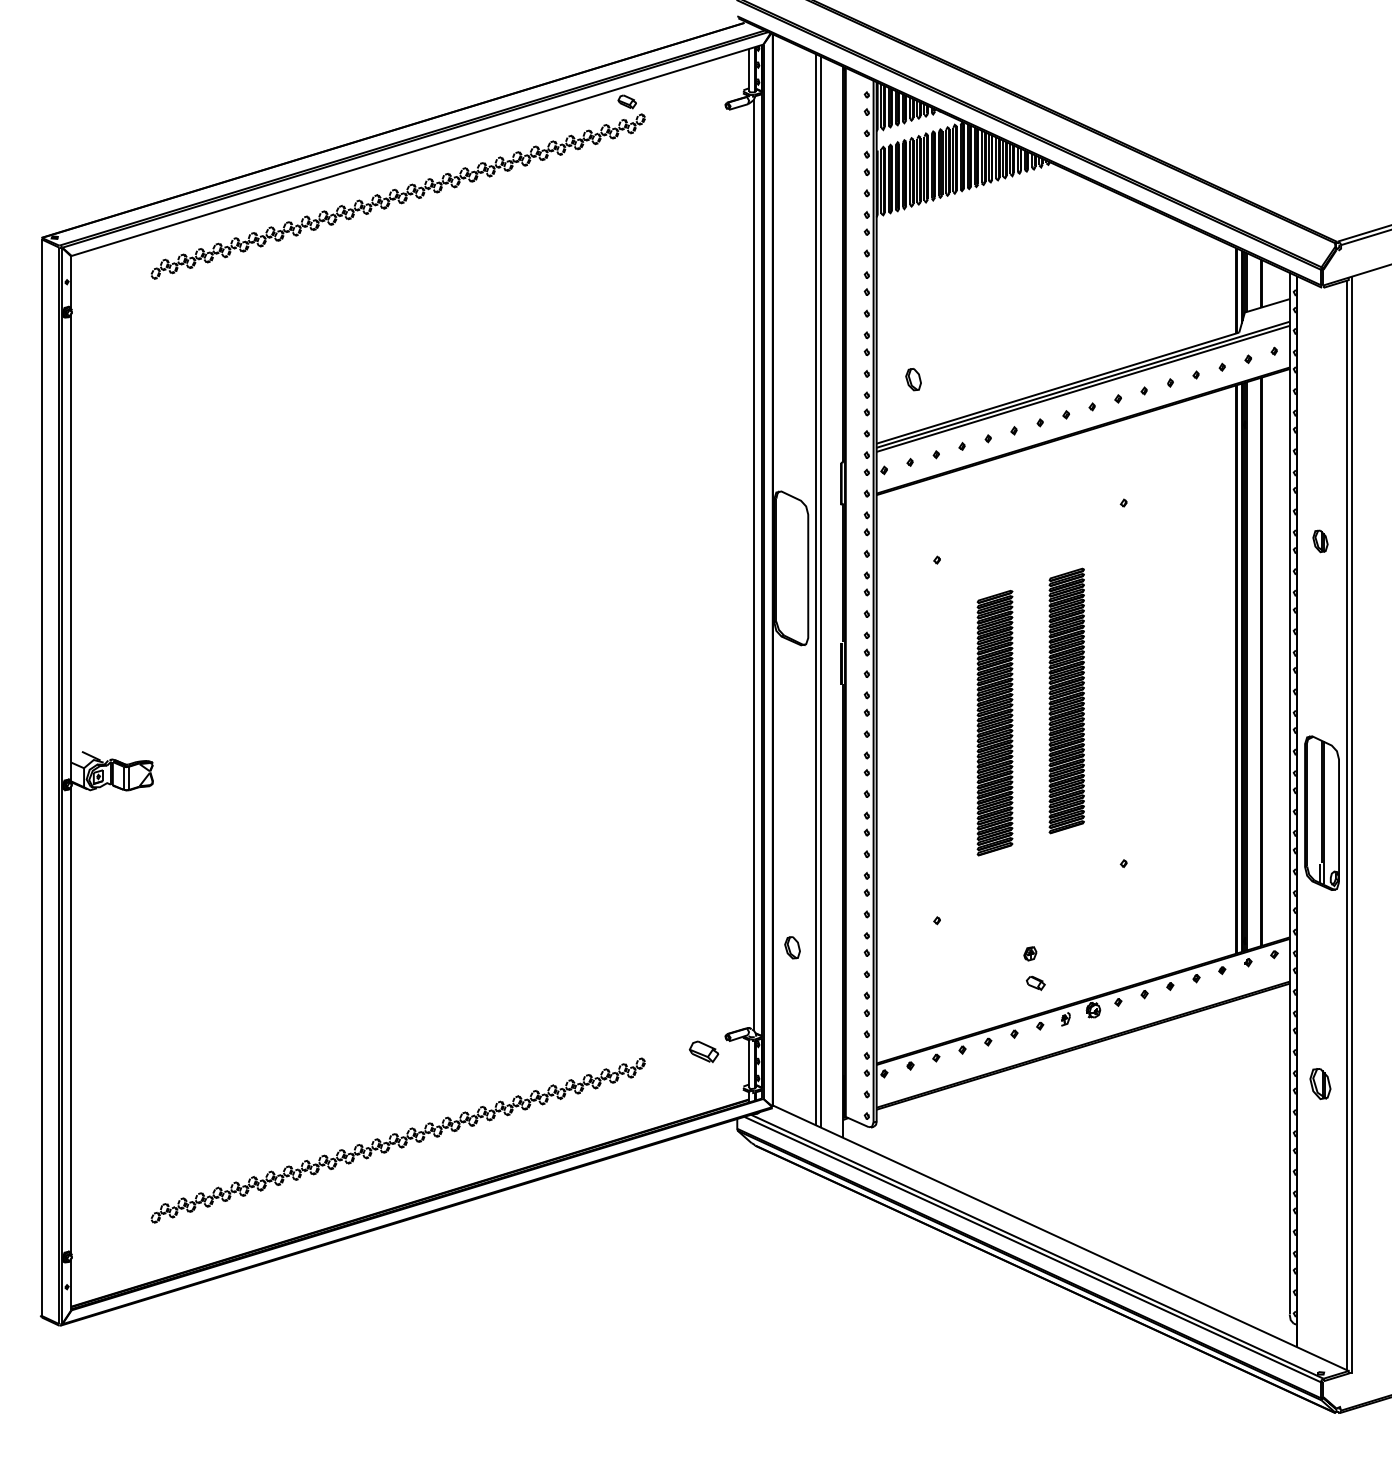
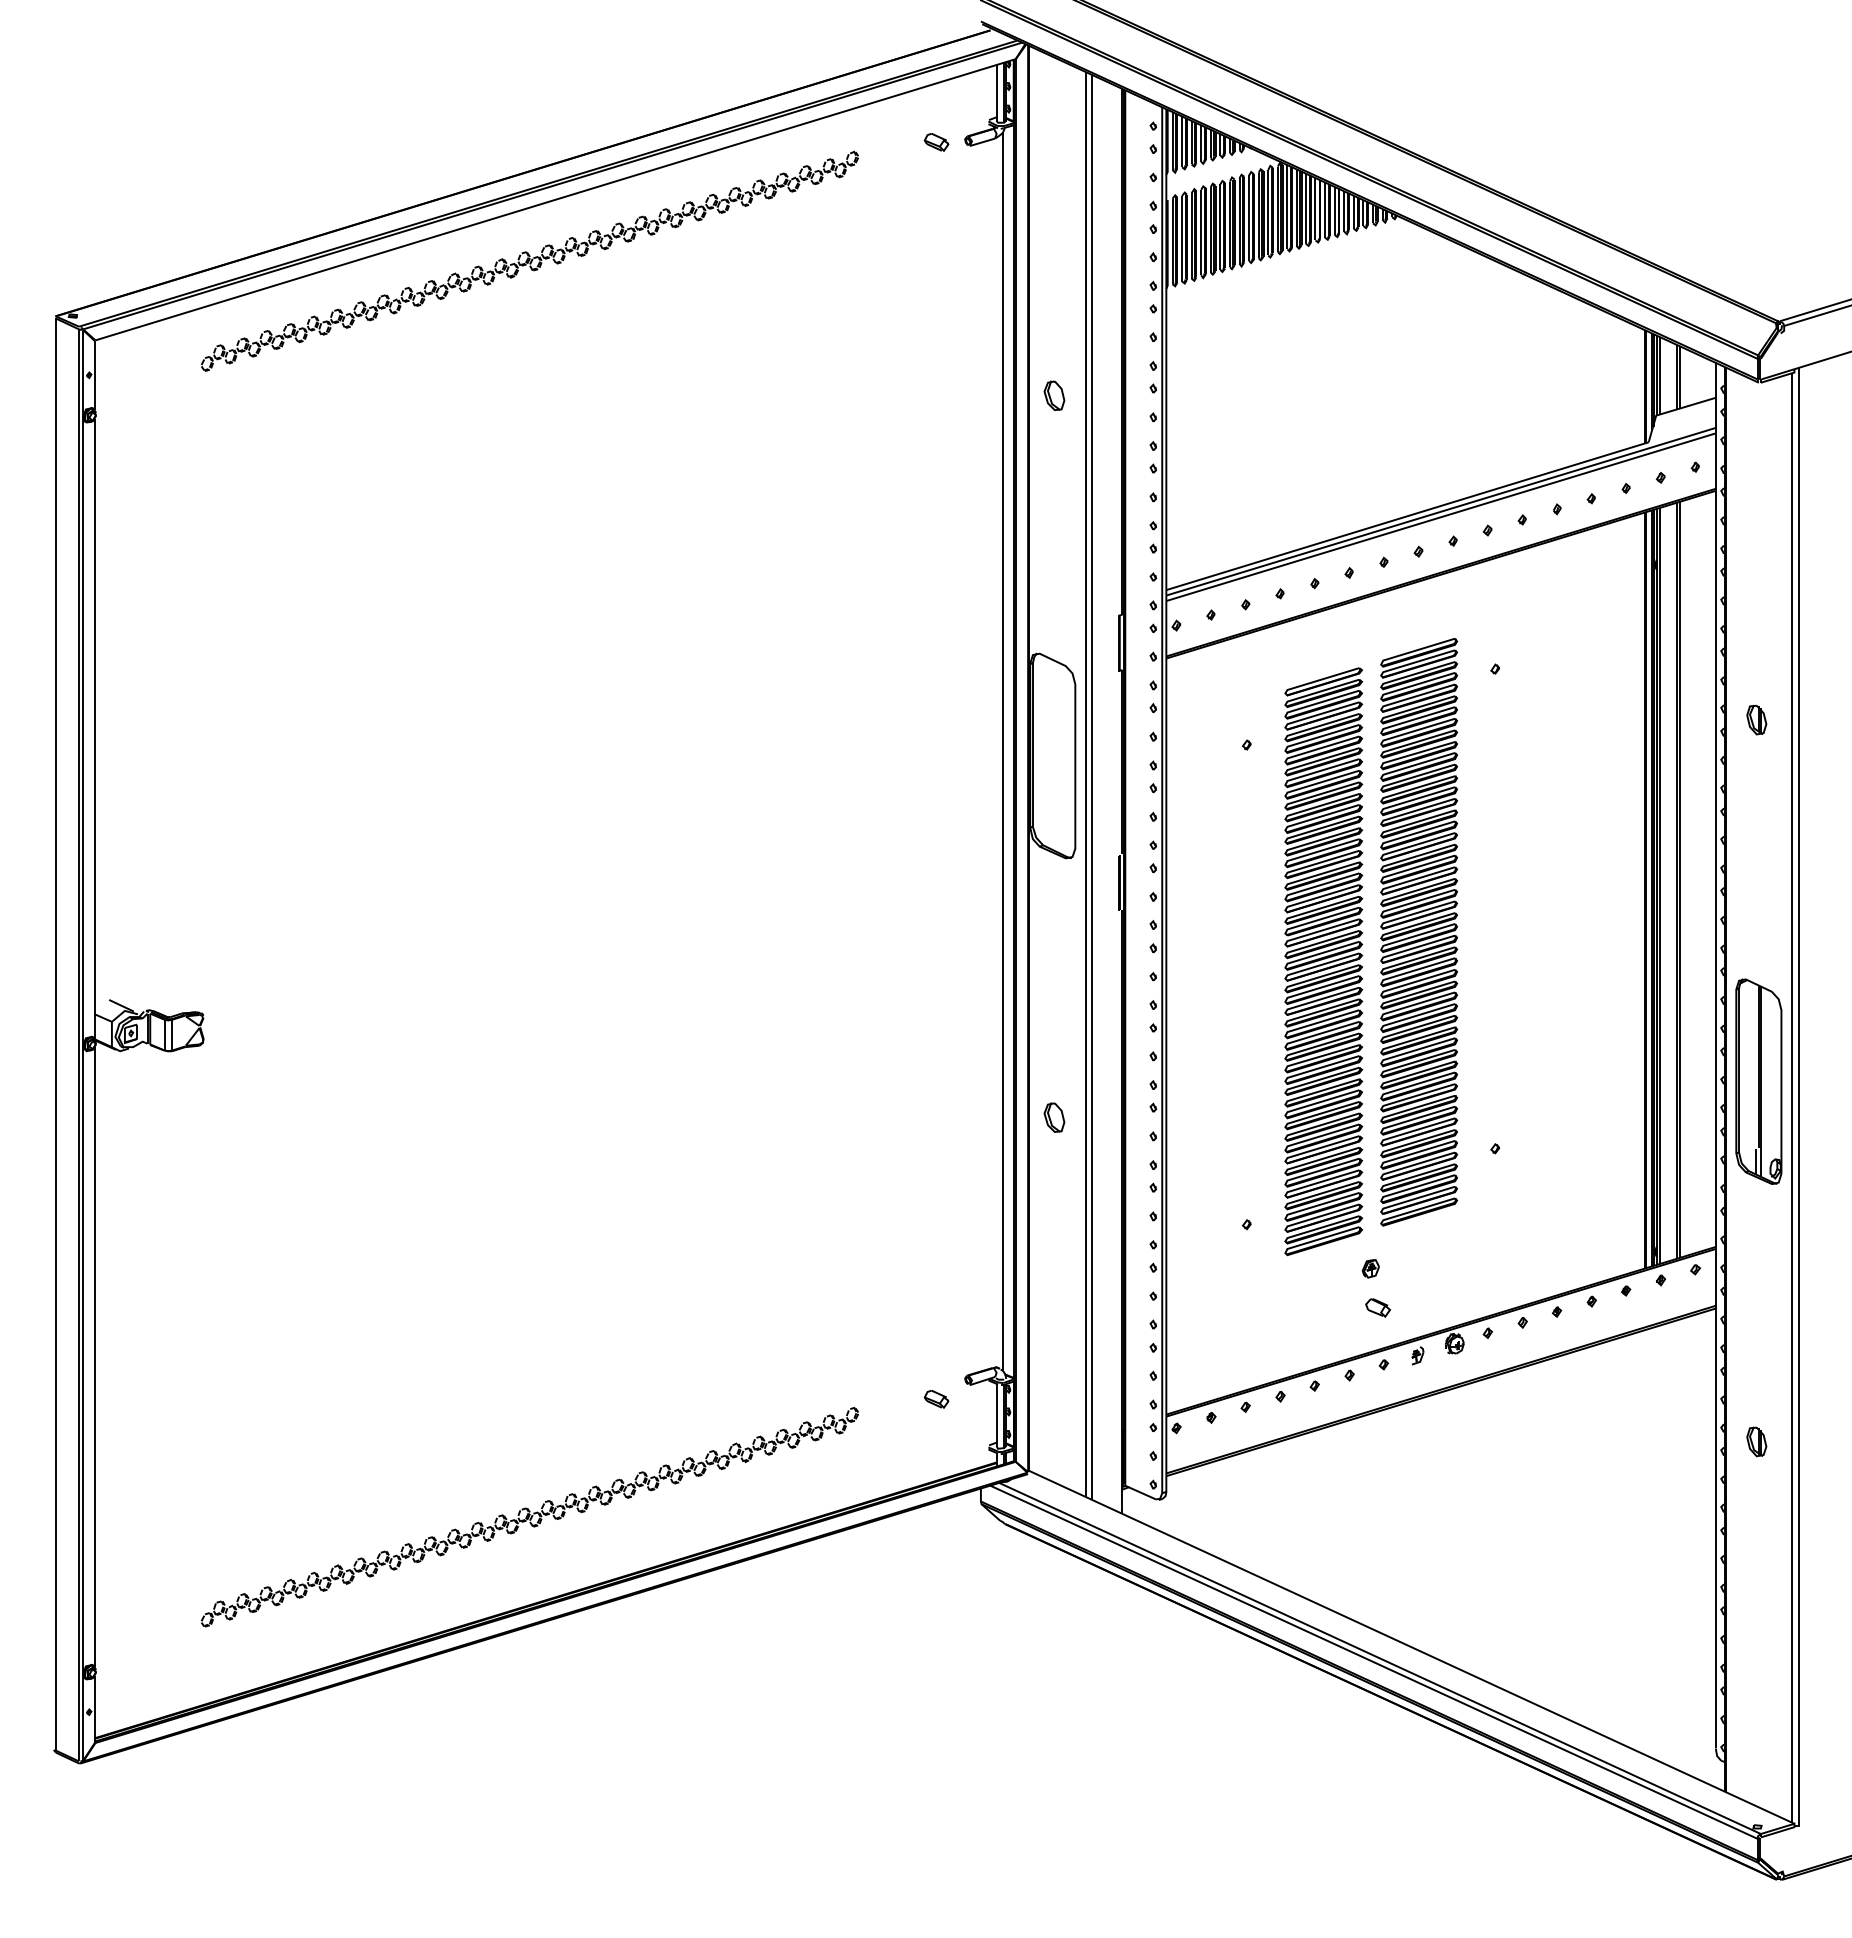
part: (627, 101) -> (936, 142), moved
part: (913, 379) -> (1054, 395), moved
part: (1066, 701) -> (1419, 932), size x1.67
part: (994, 722) -> (1323, 961), size x1.67
part: (792, 947) -> (1054, 1117), moved
part: (703, 1052) -> (936, 1399), size x0.62
part: (1320, 1083) -> (1756, 1441), size x0.71

